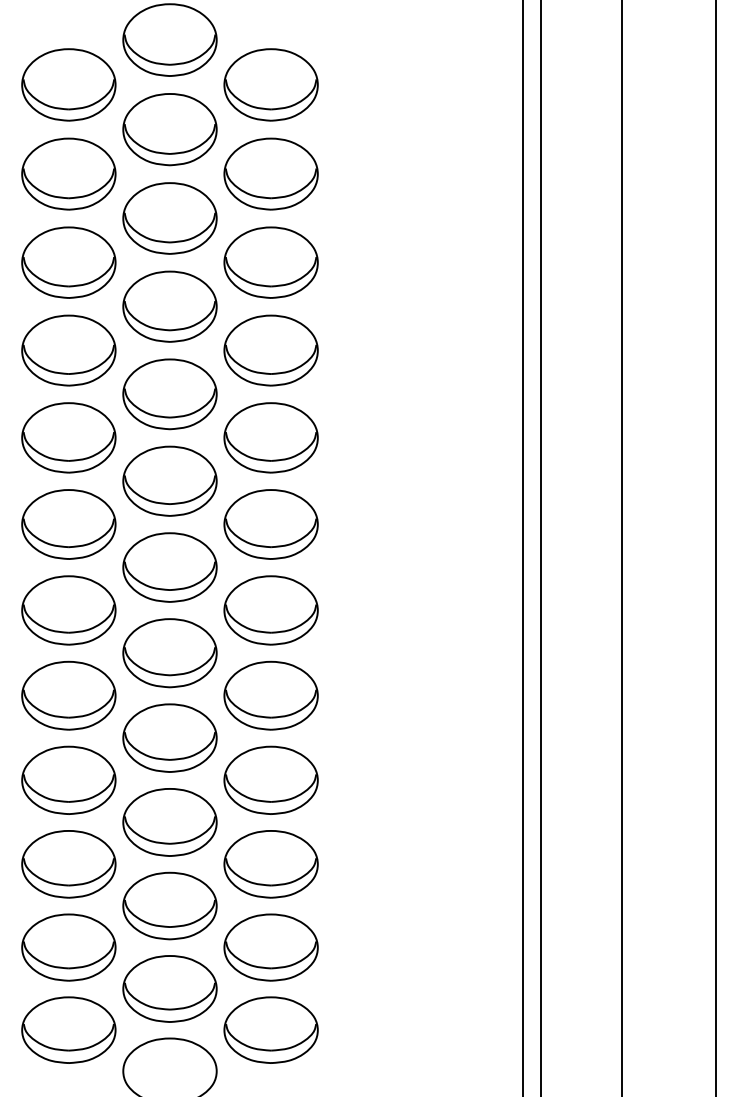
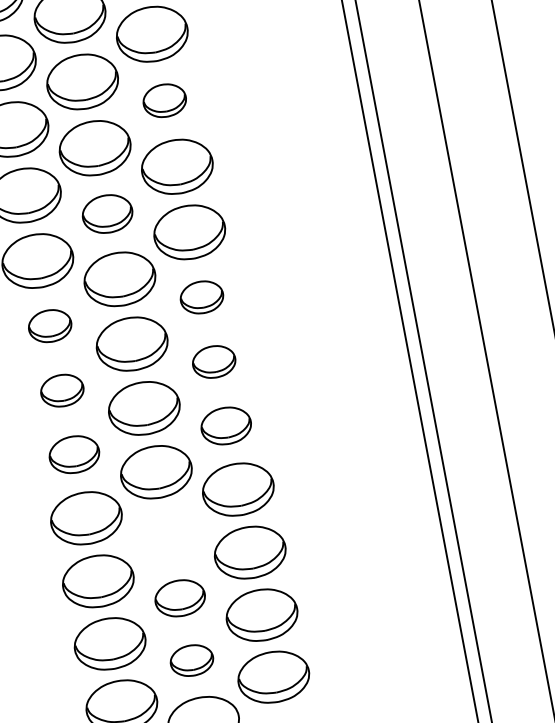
part: (270, 262) -> (164, 100), size x0.6
part: (169, 394) -> (107, 214), size x0.7
part: (68, 524) -> (49, 326), size x0.6
part: (270, 524) -> (201, 297), size x0.6
part: (68, 610) -> (62, 390), size x0.6
part: (270, 610) -> (213, 362), size x0.6
part: (68, 695) -> (74, 454), size x0.7
part: (270, 695) -> (225, 425), size x0.7
part: (169, 822) -> (167, 535), removed
part: (169, 905) -> (179, 597), size x0.7
part: (169, 988) -> (191, 660), size x0.6

